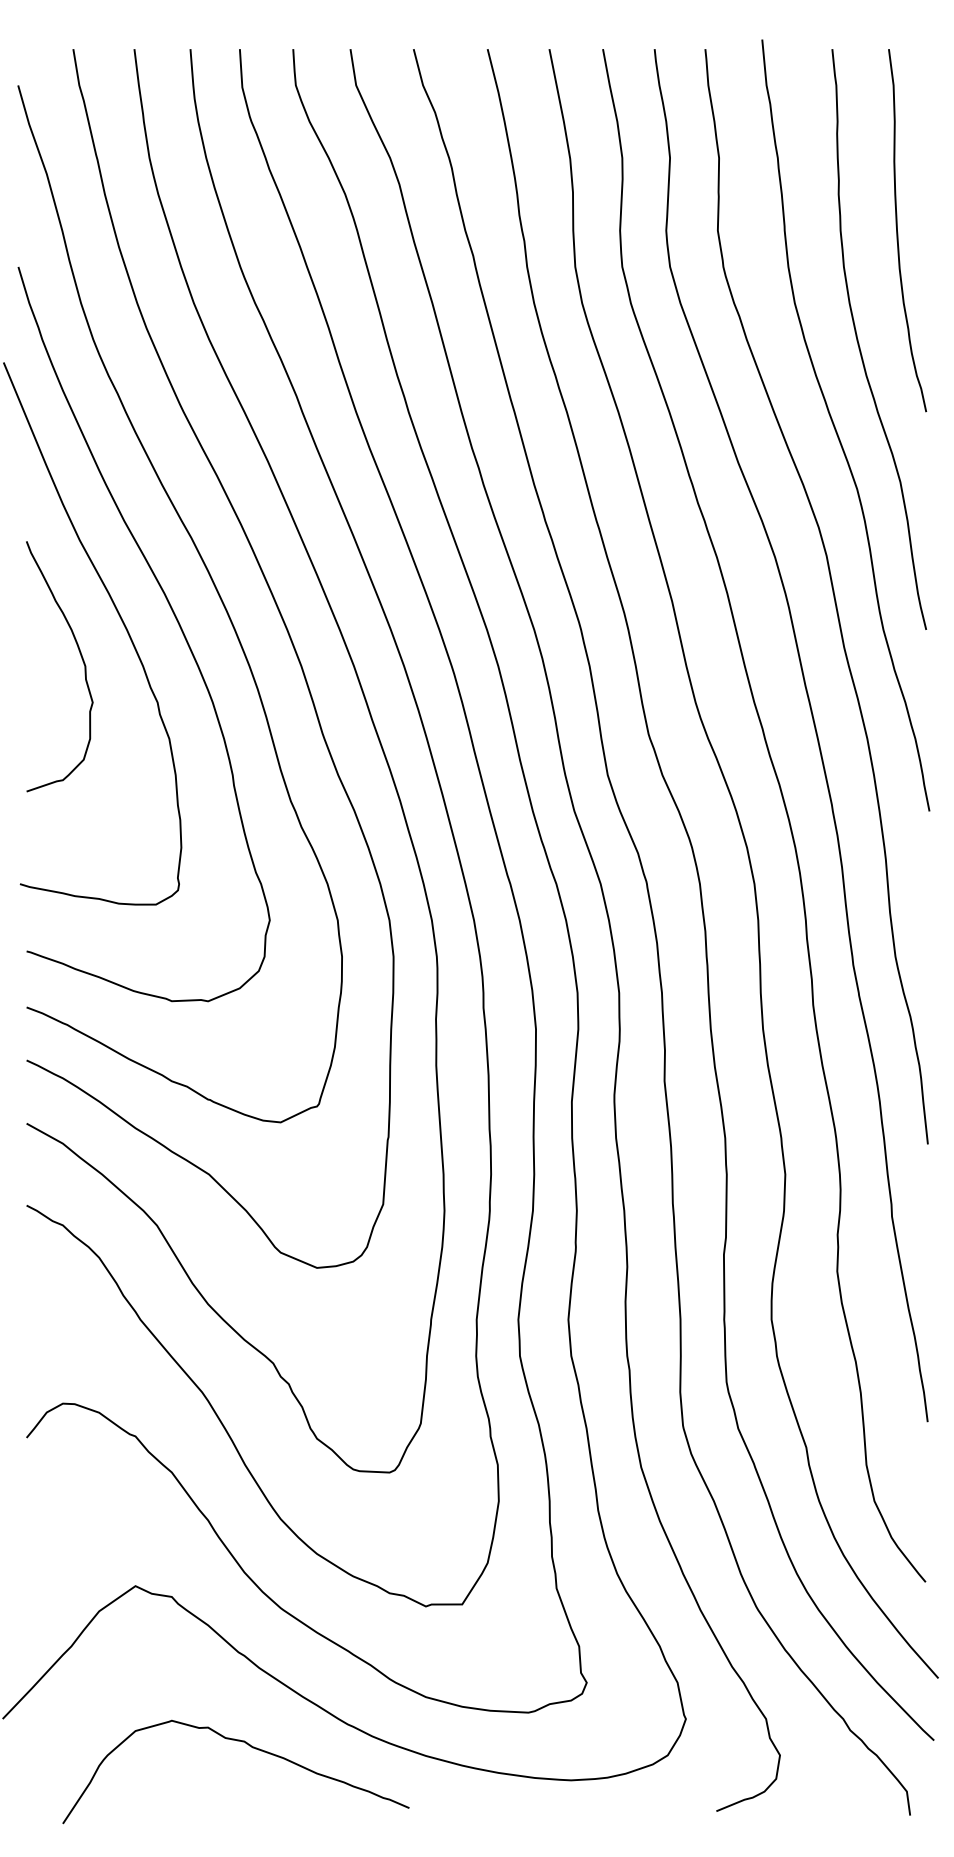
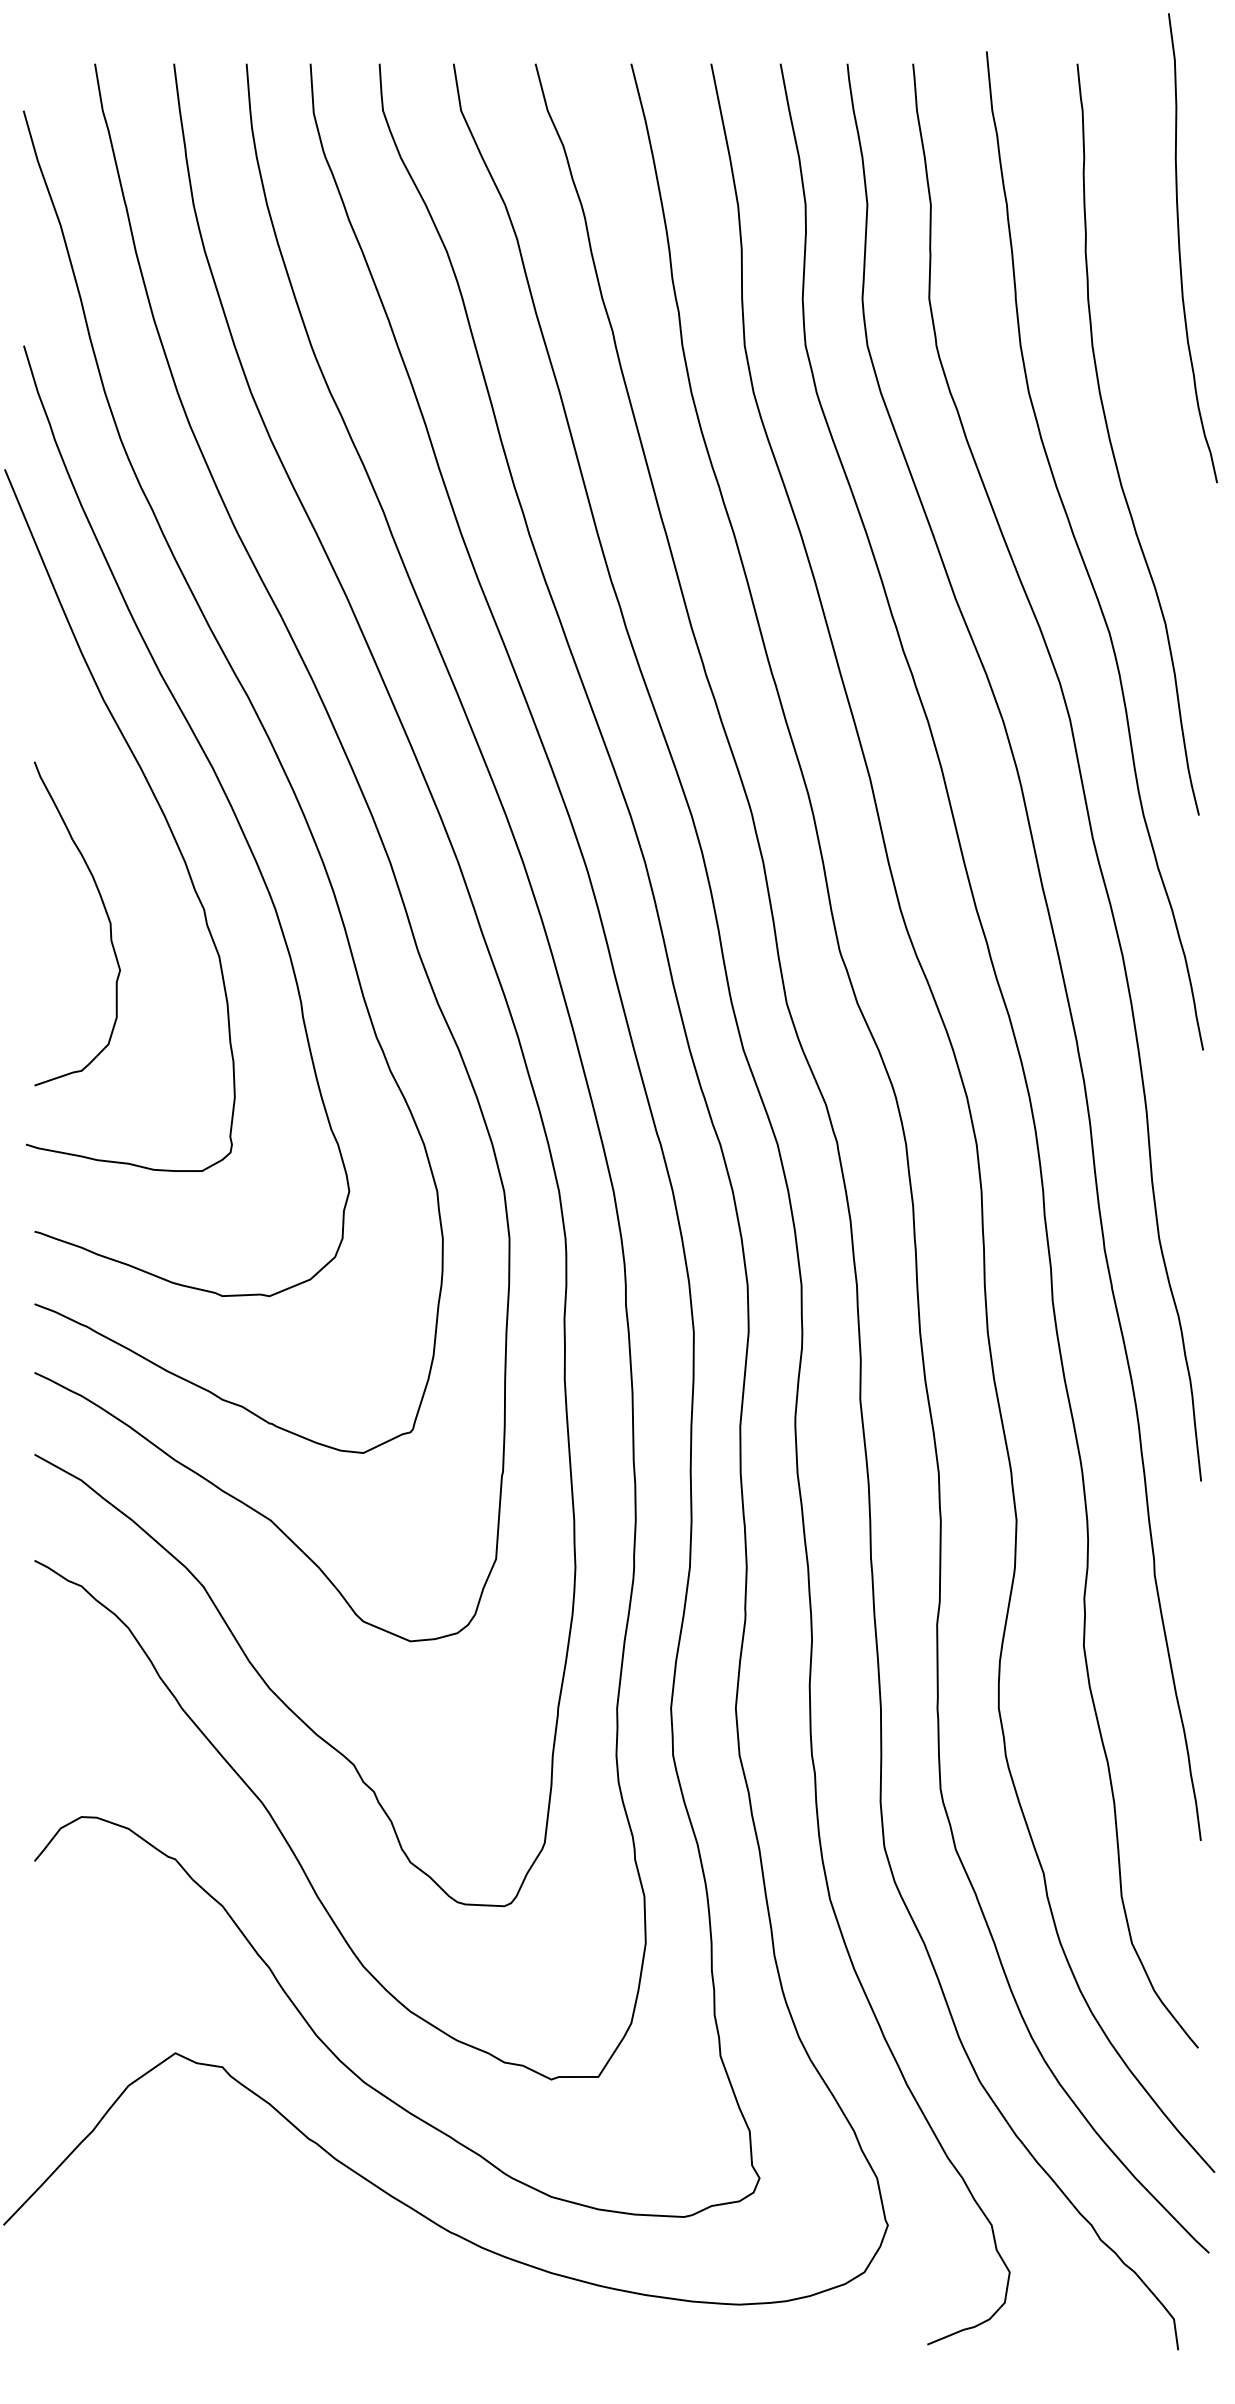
curve: (898, 232) -> (1181, 250), moved
curve: (80, 656) -> (104, 910), moved
curve: (252, 1748) -> (326, 2263), removed

